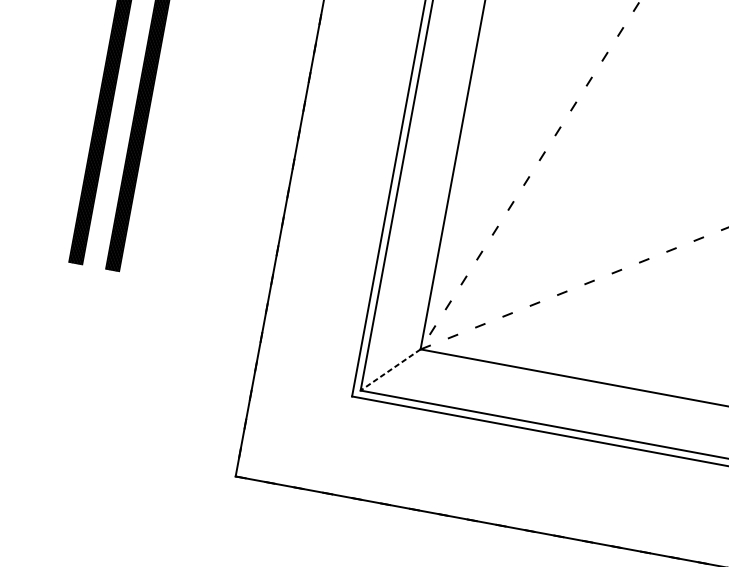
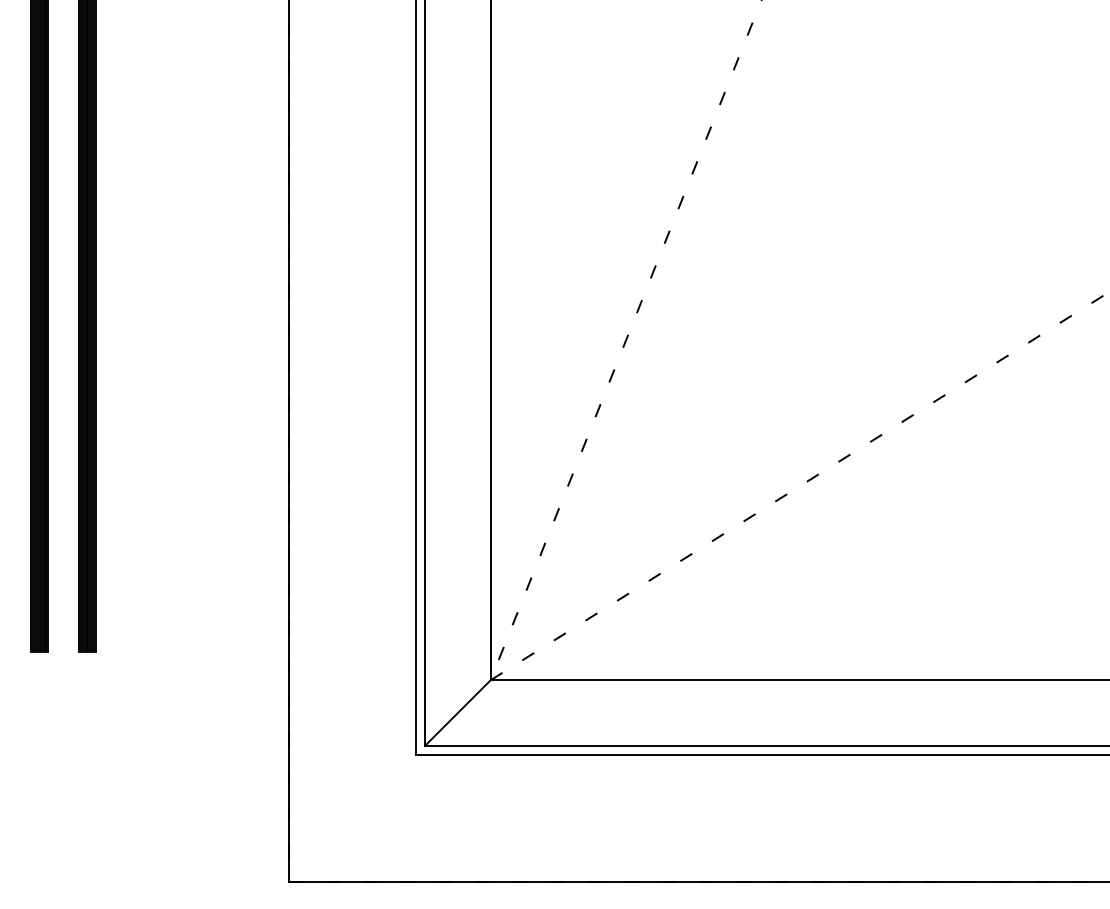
line: (390, 370) -> (457, 713), dashed -> solid

